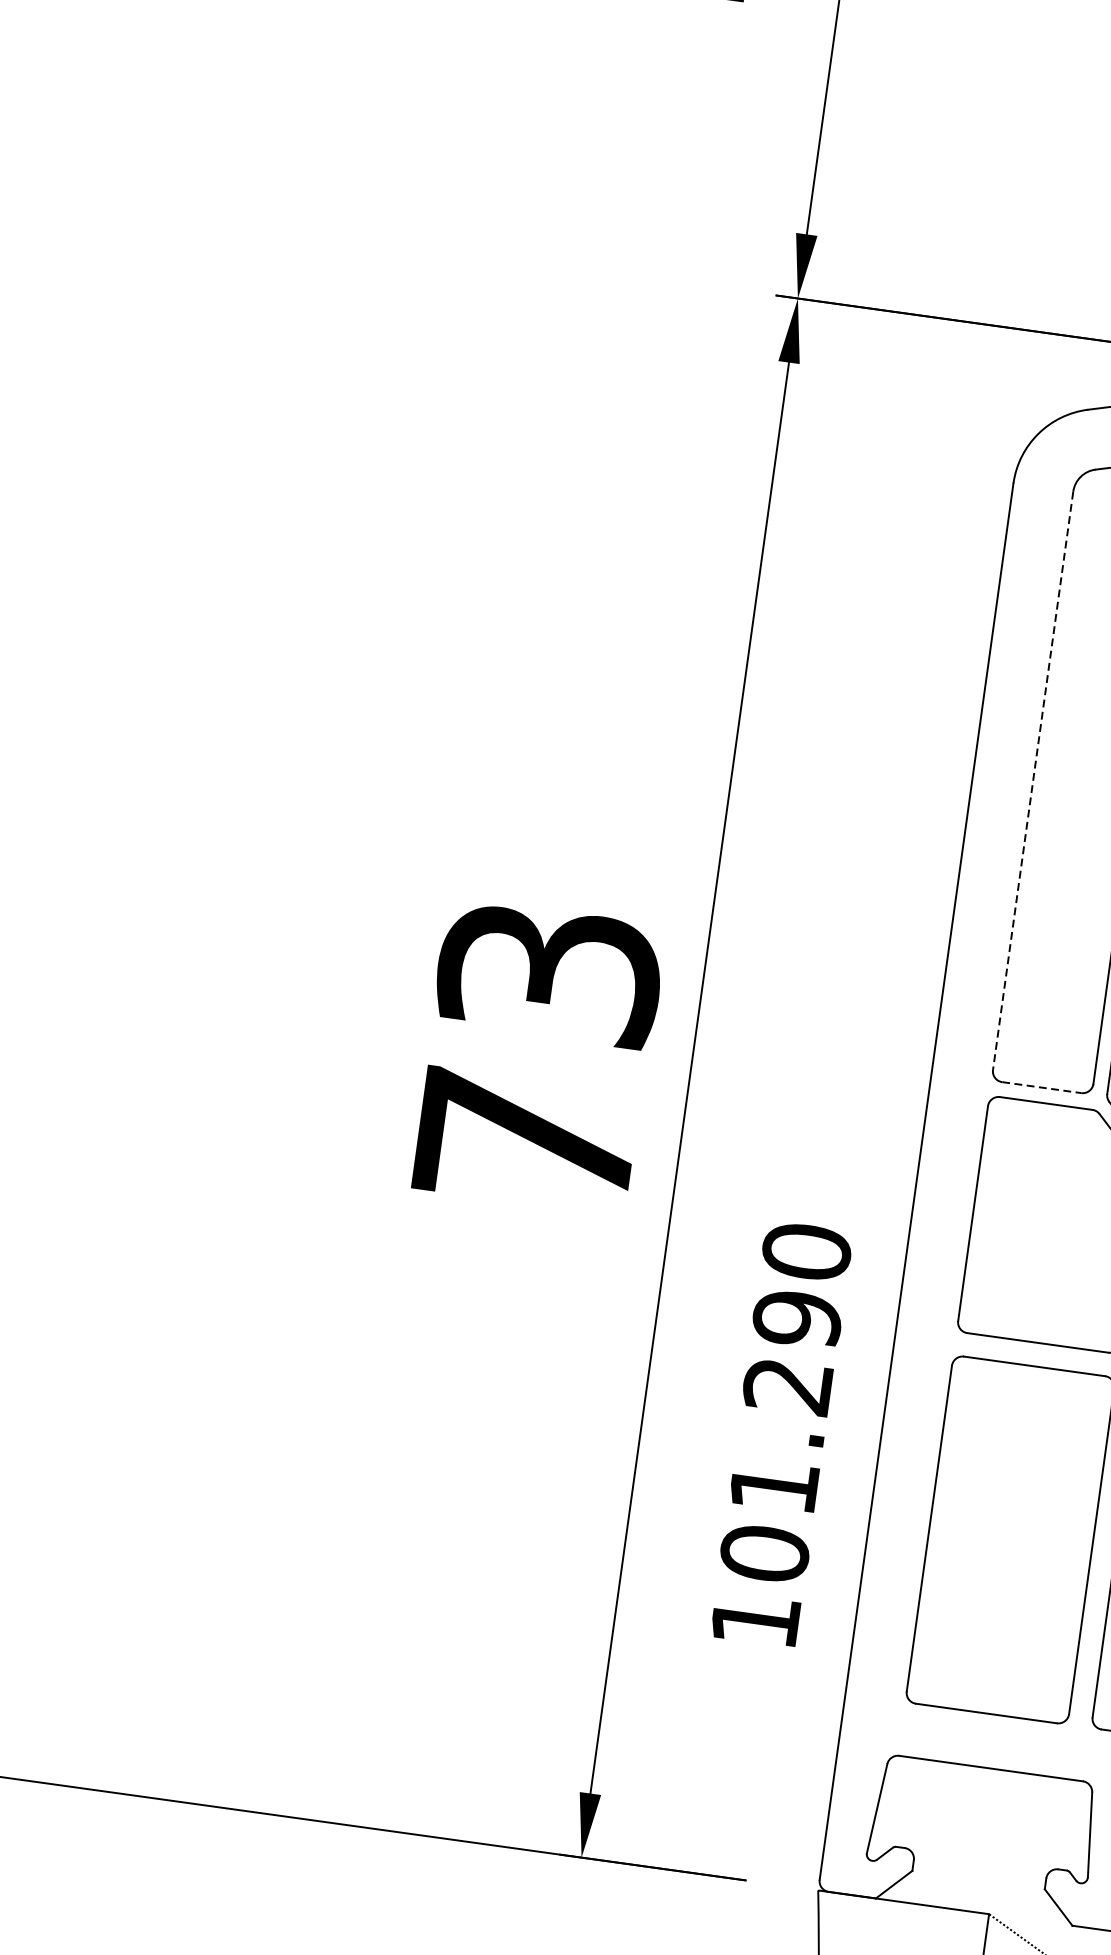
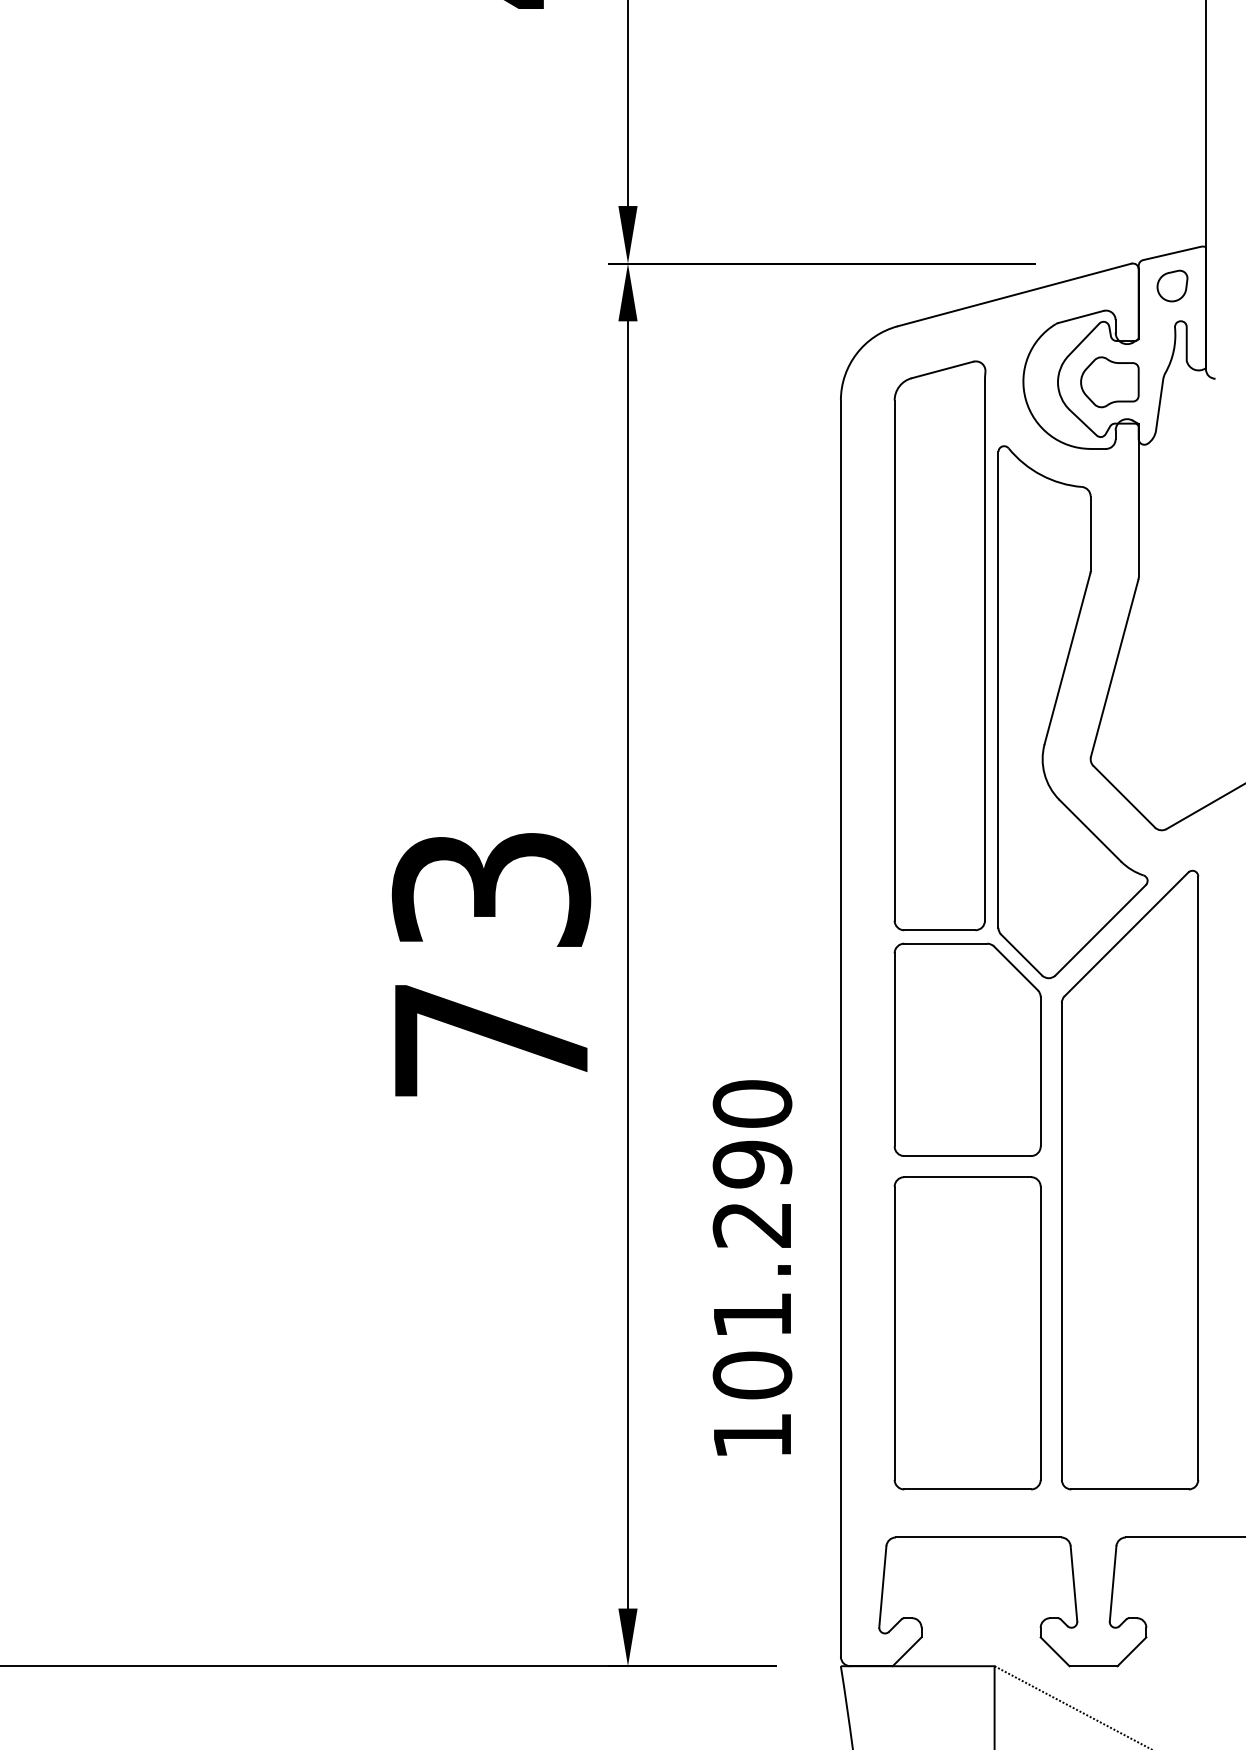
line: (1032, 781) -> (894, 661), dashed -> solid
line: (1041, 1087) -> (939, 930), dashed -> solid

